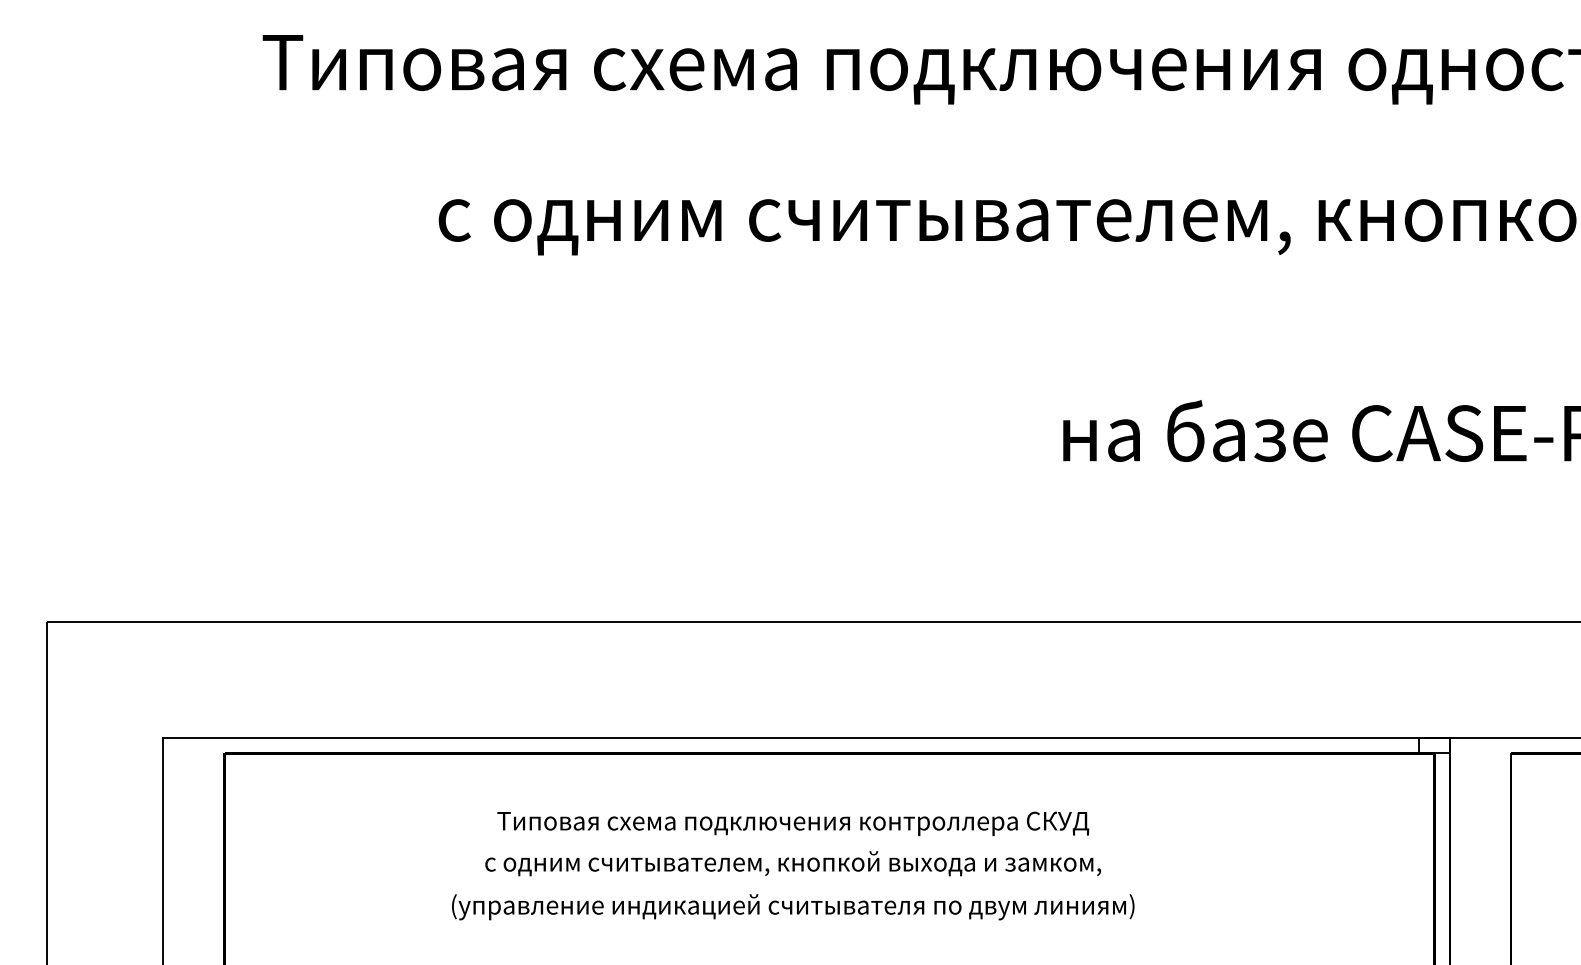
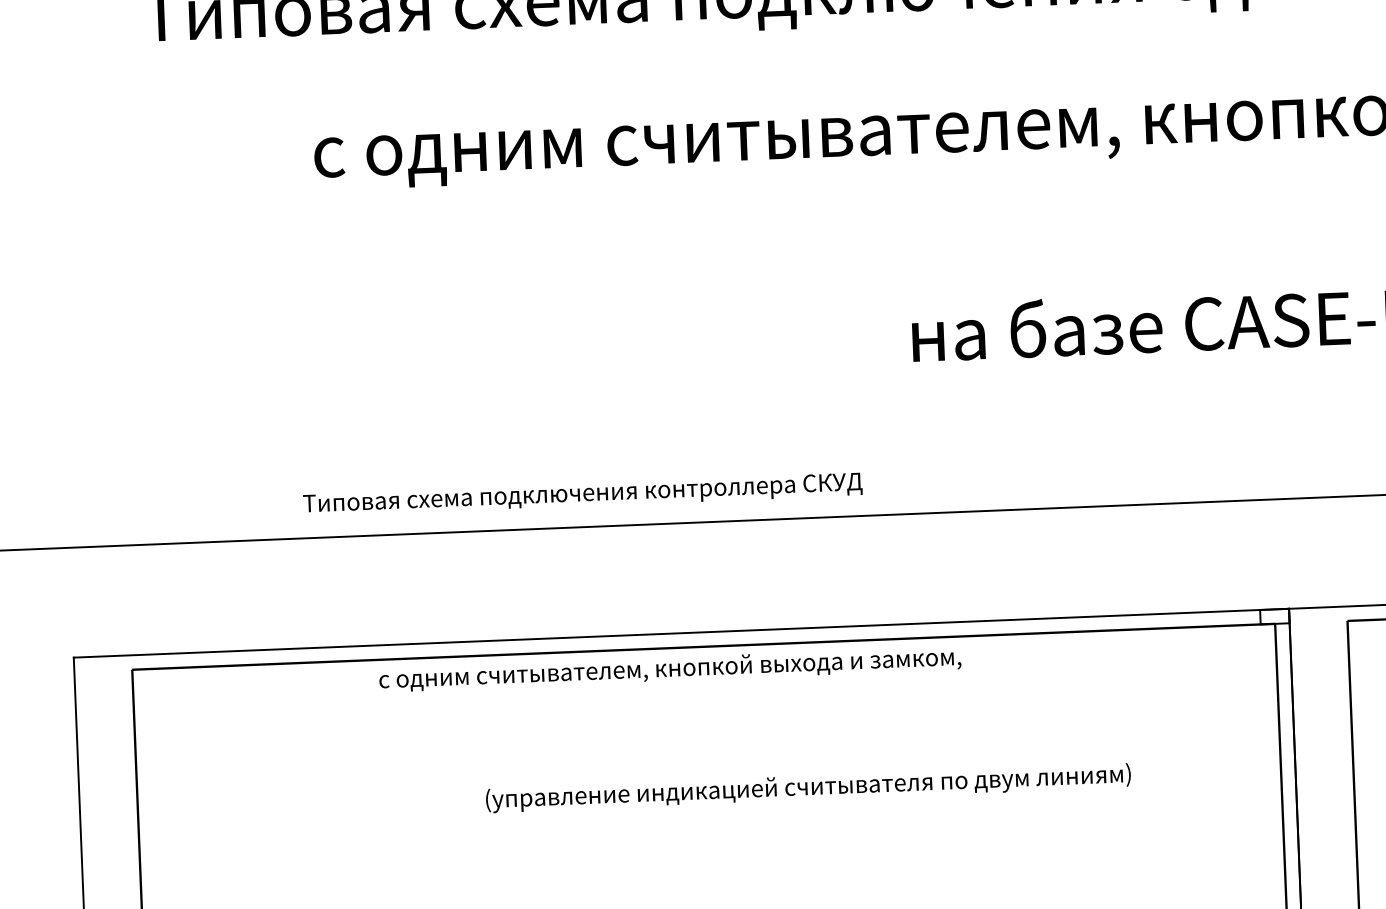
text: (793, 823) -> (583, 494), moved
text: (792, 863) -> (669, 669), moved
text: (793, 907) -> (808, 788), moved

